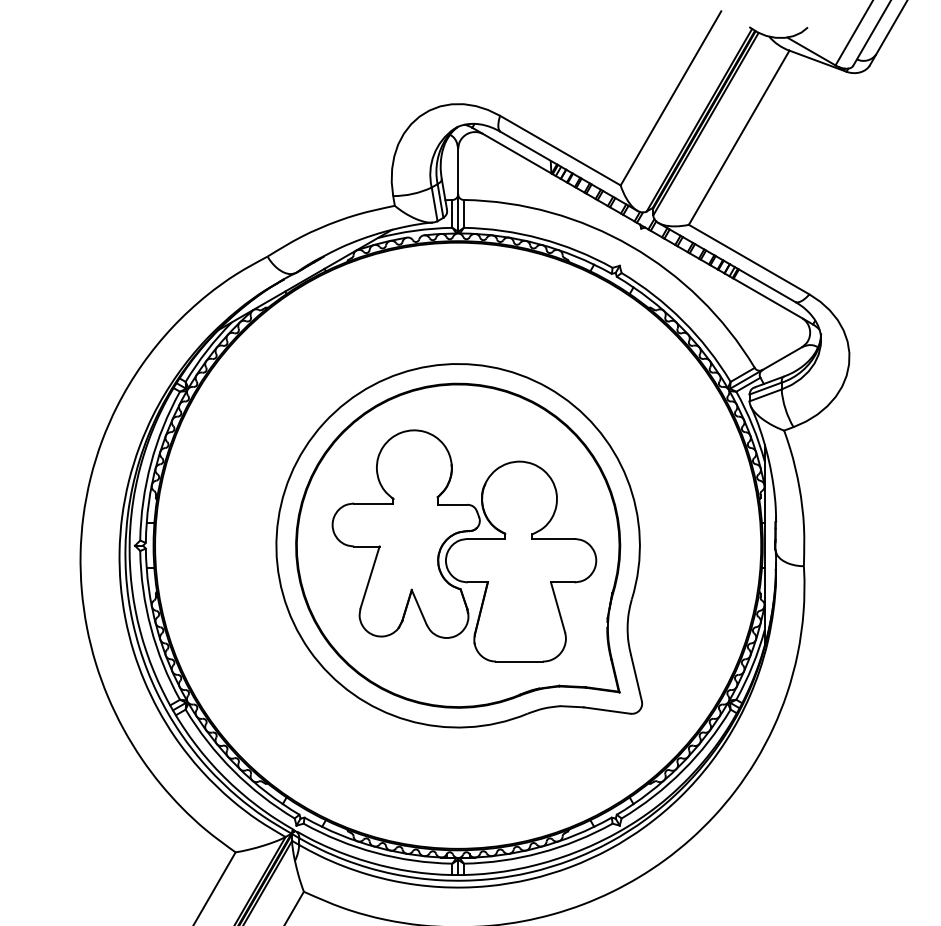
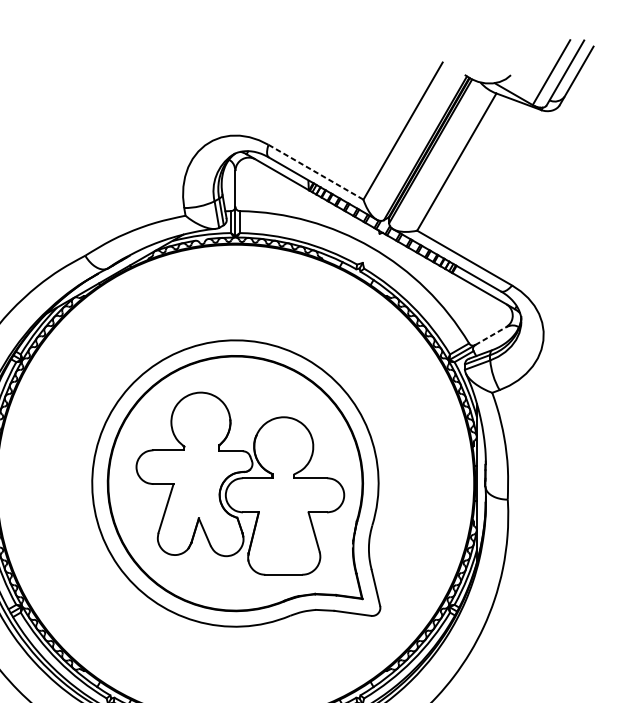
line: (560, 150) -> (316, 172), solid -> dashed
line: (782, 358) -> (490, 336), solid -> dashed

